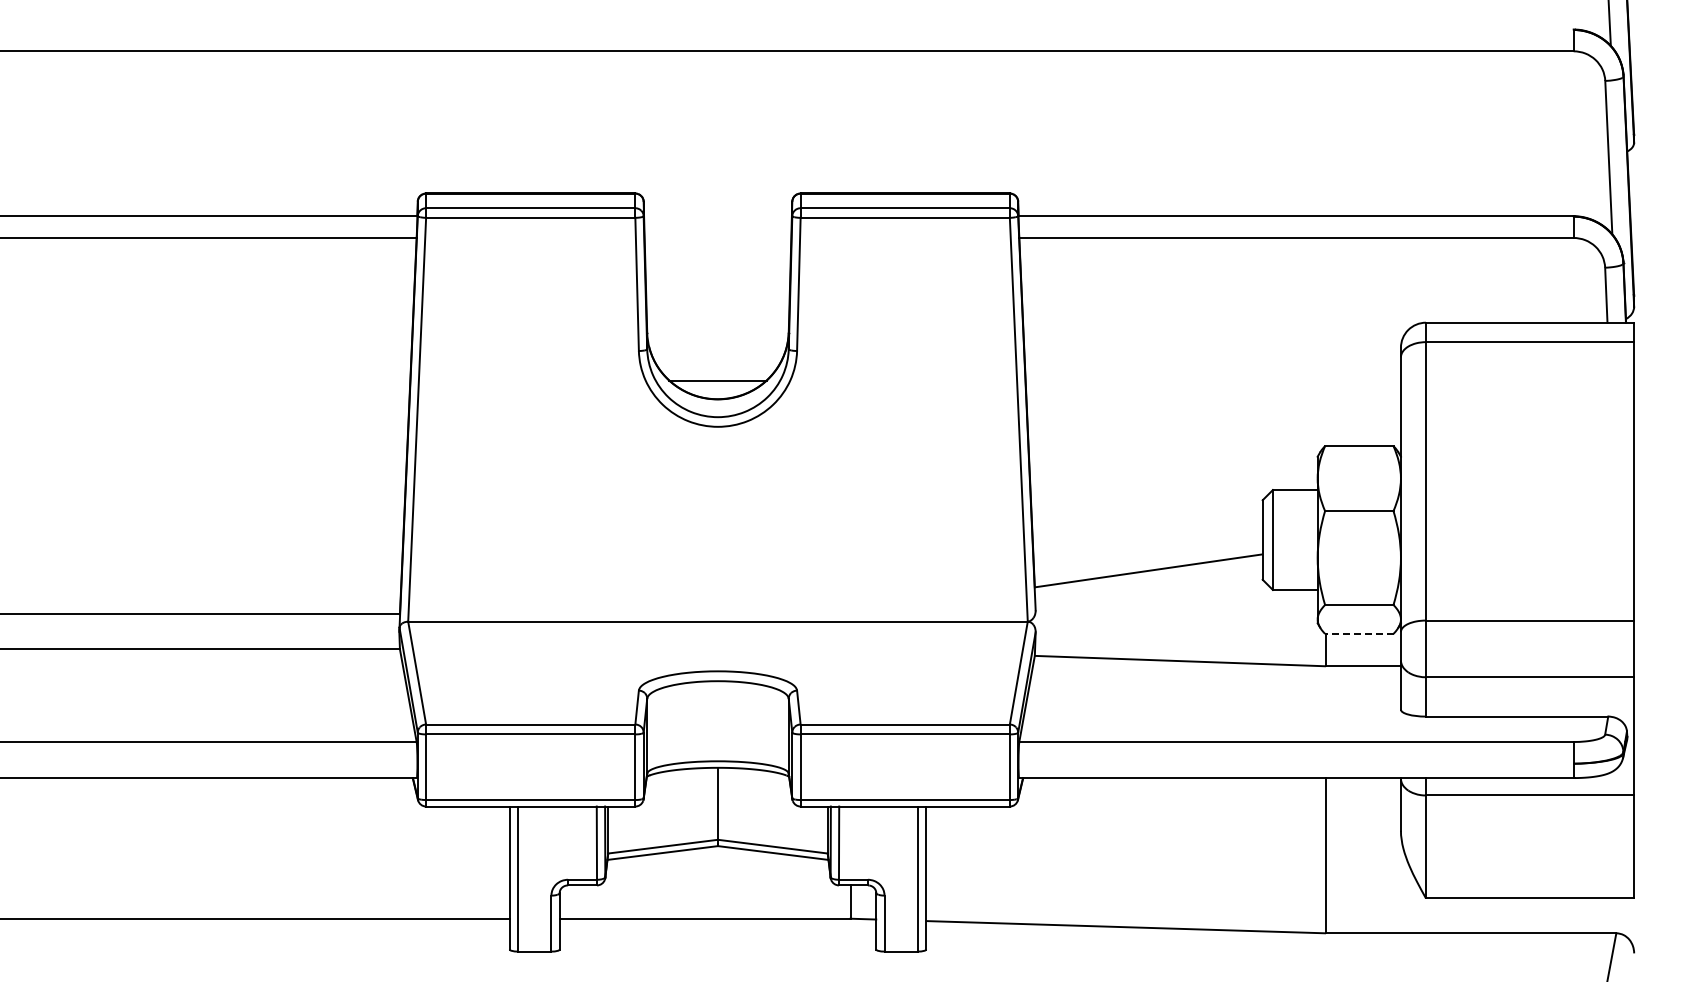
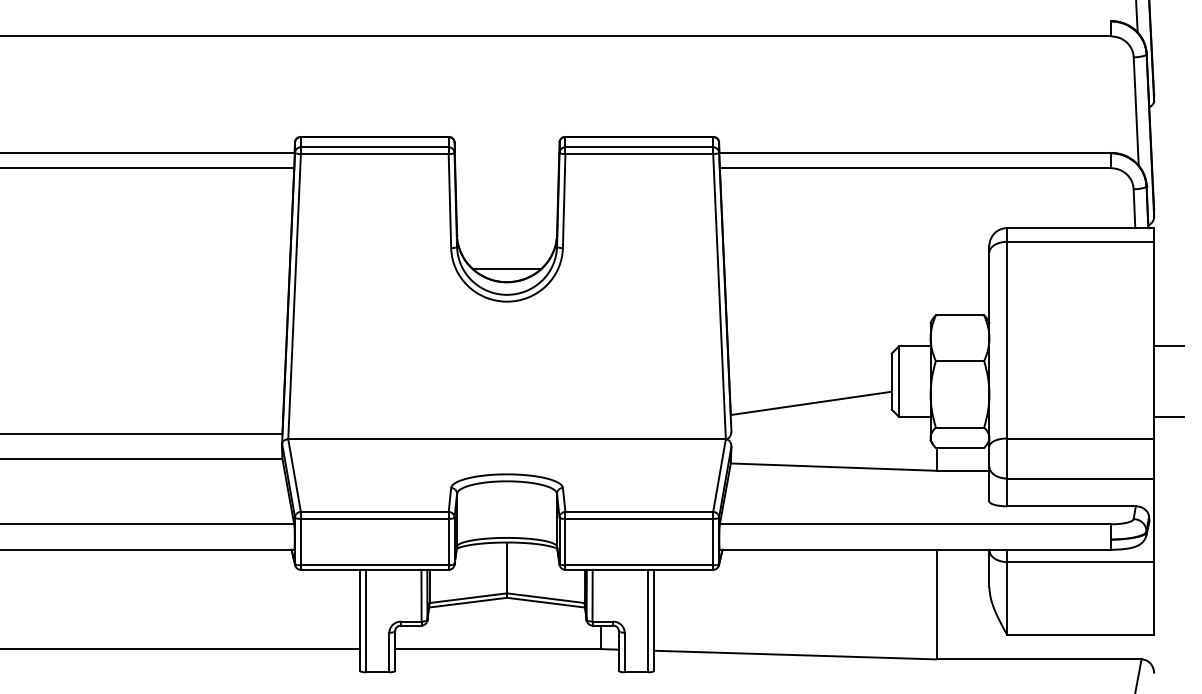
line: (1654, 490) -> (1168, 346), added
line: (1654, 589) -> (1168, 416), added
line: (1358, 633) -> (959, 447), dashed -> solid

